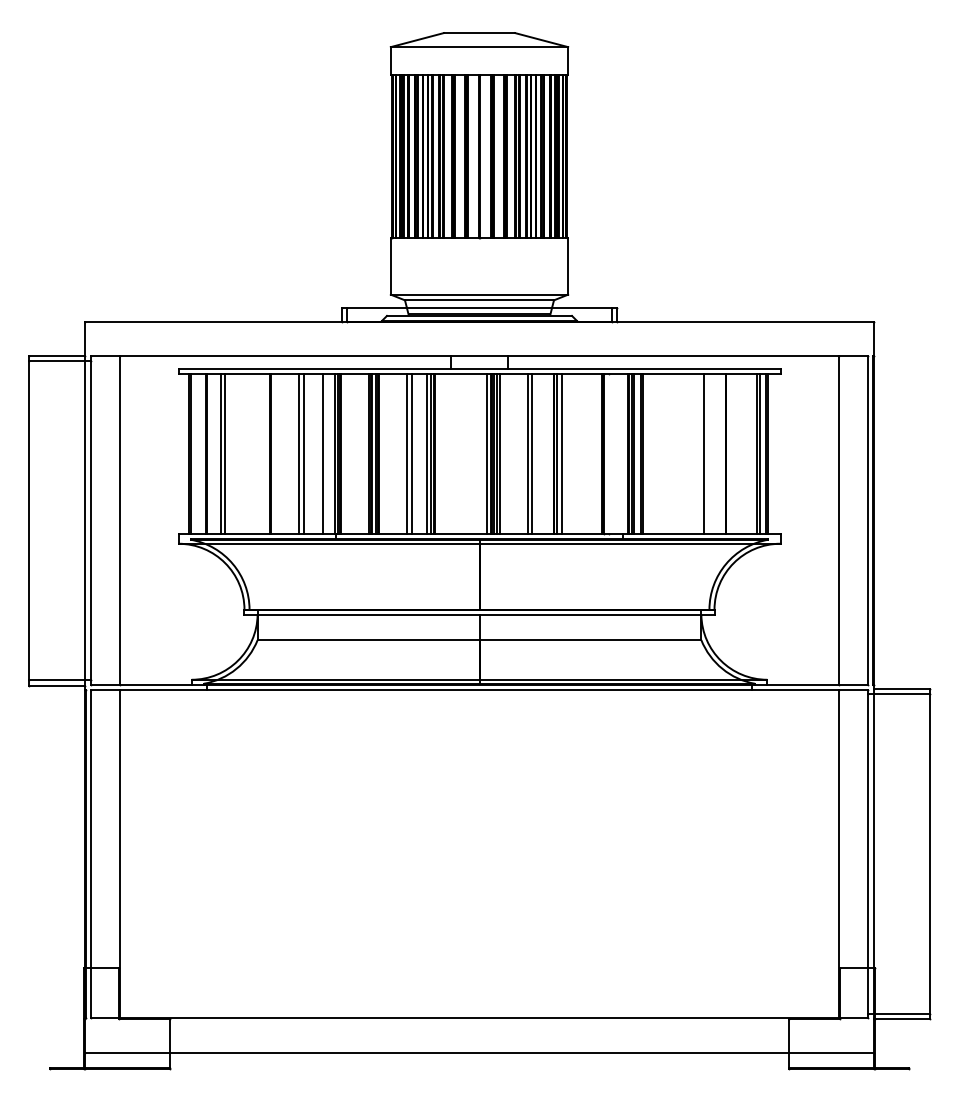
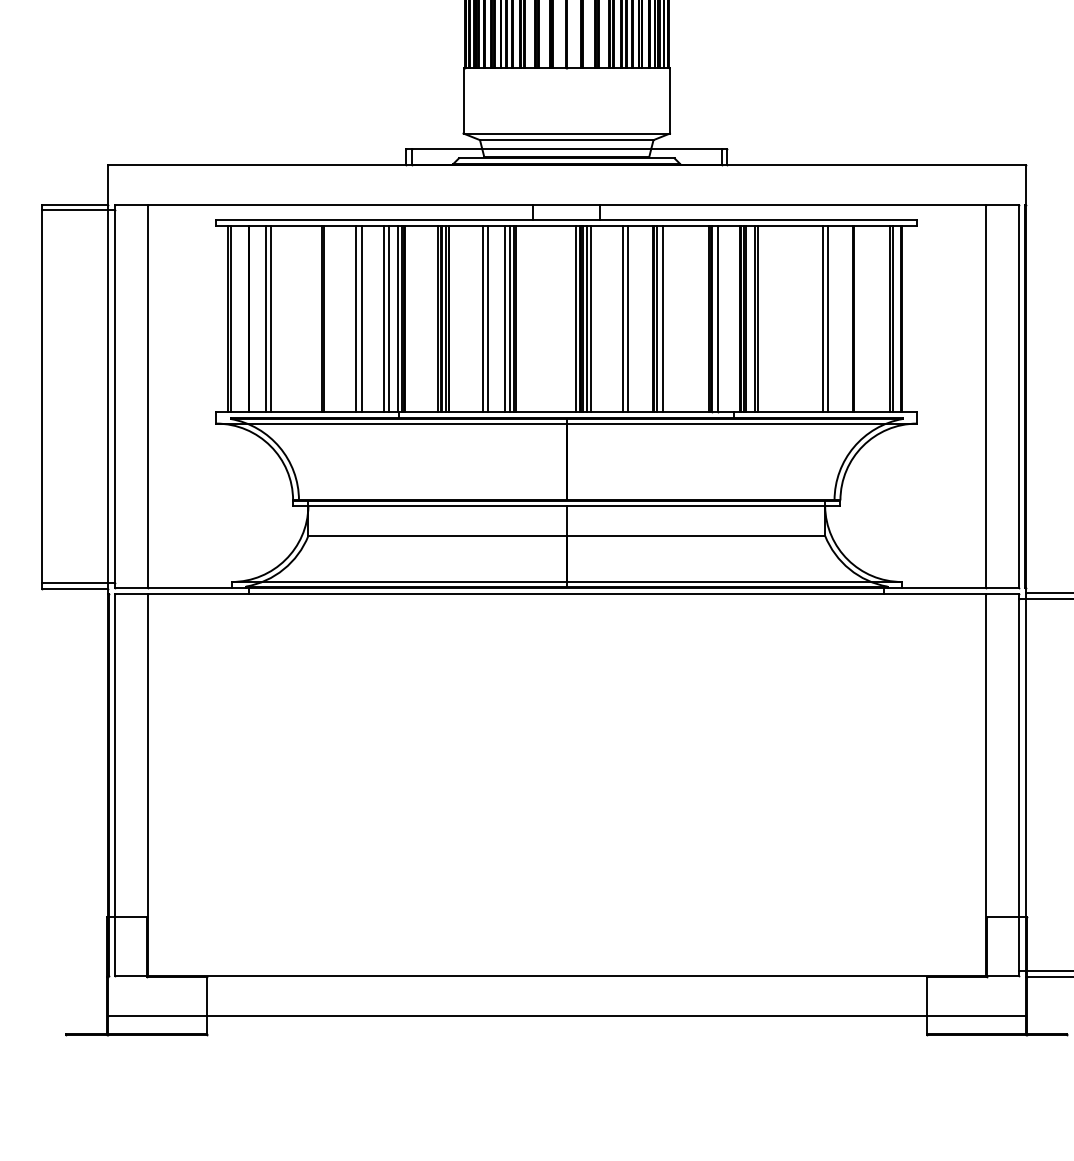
line: (326, 453) -> (388, 318), added
line: (608, 453) -> (716, 318), added
line: (699, 453) -> (822, 318), added

